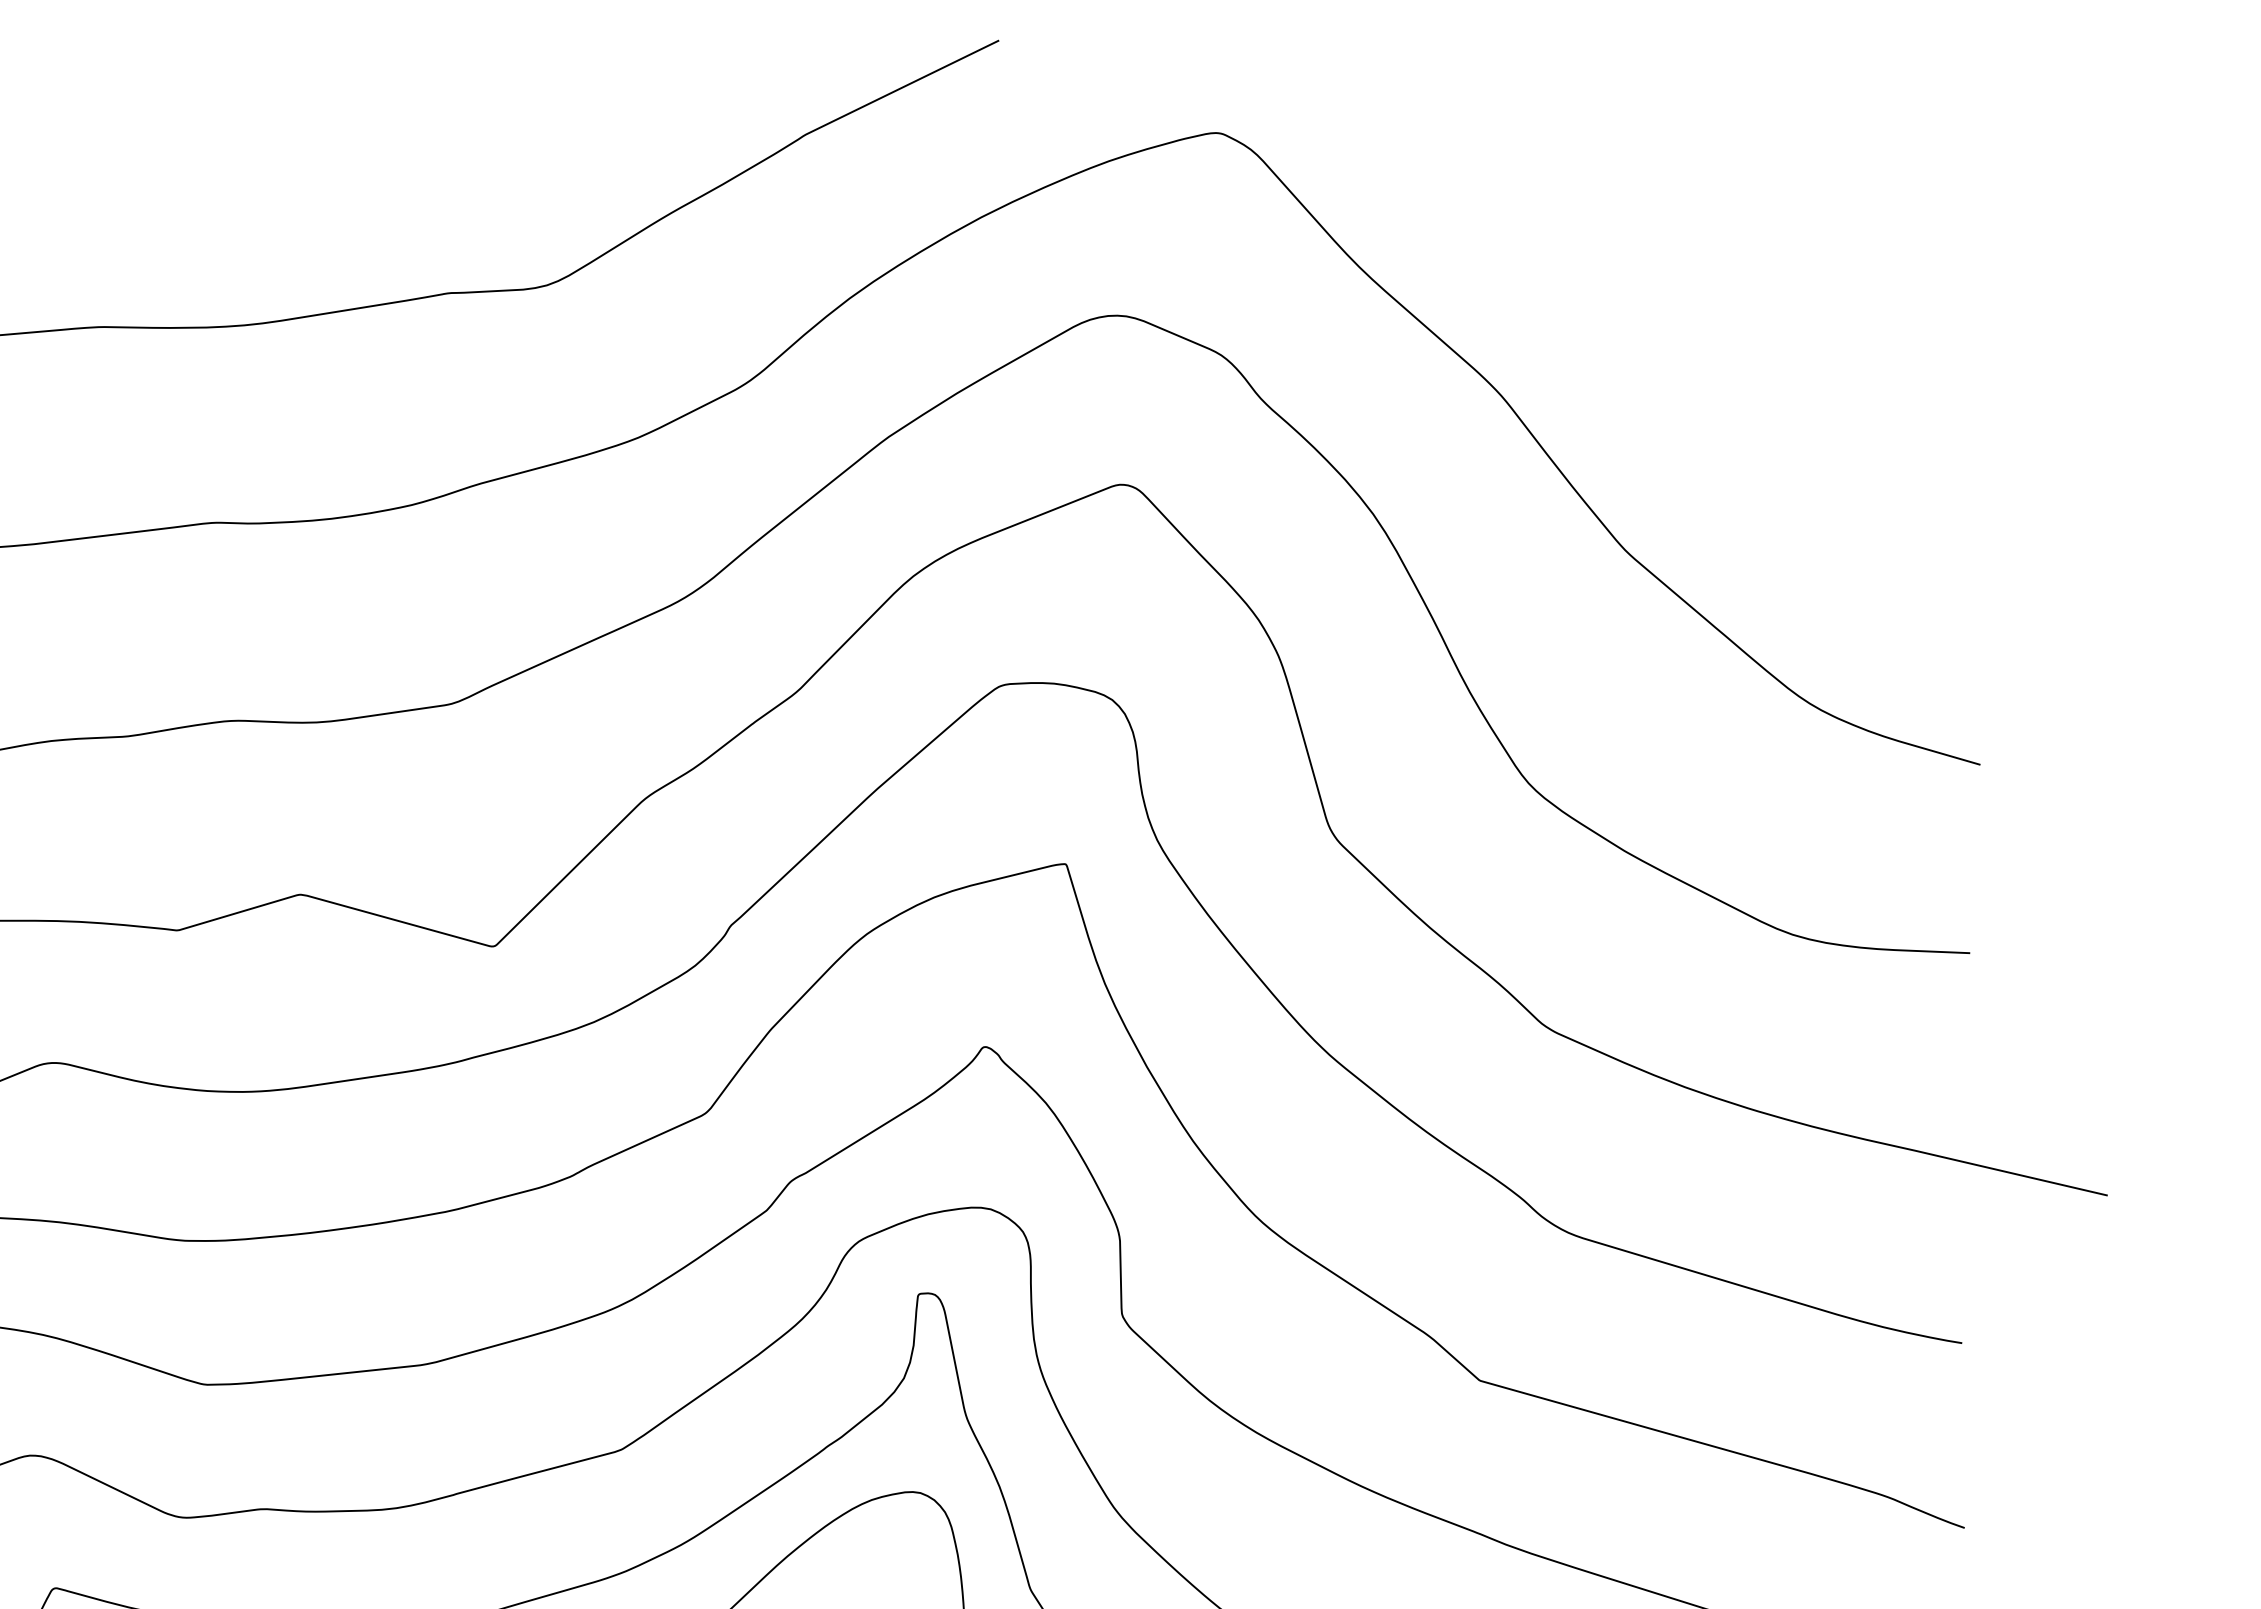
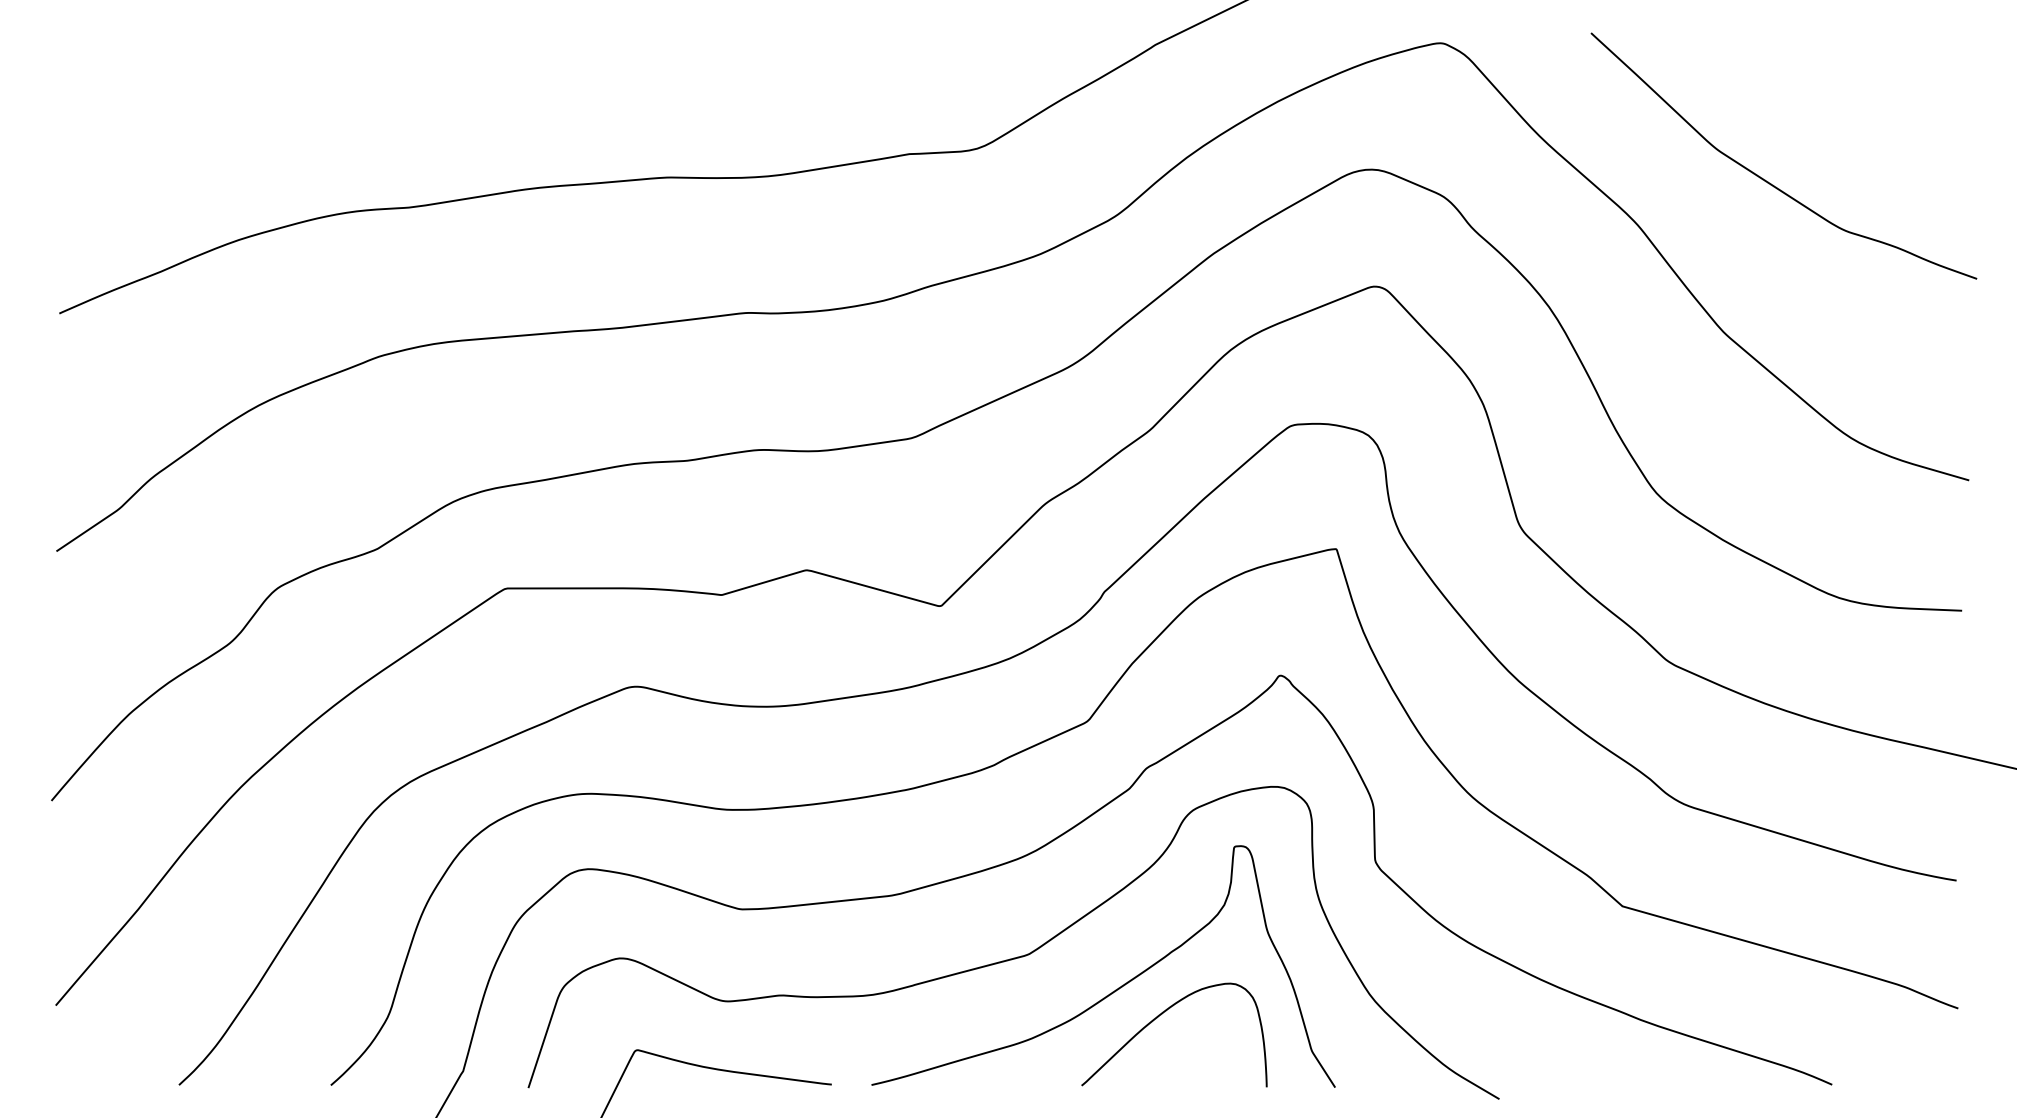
curve: (1686, 329) -> (1765, 179), added

